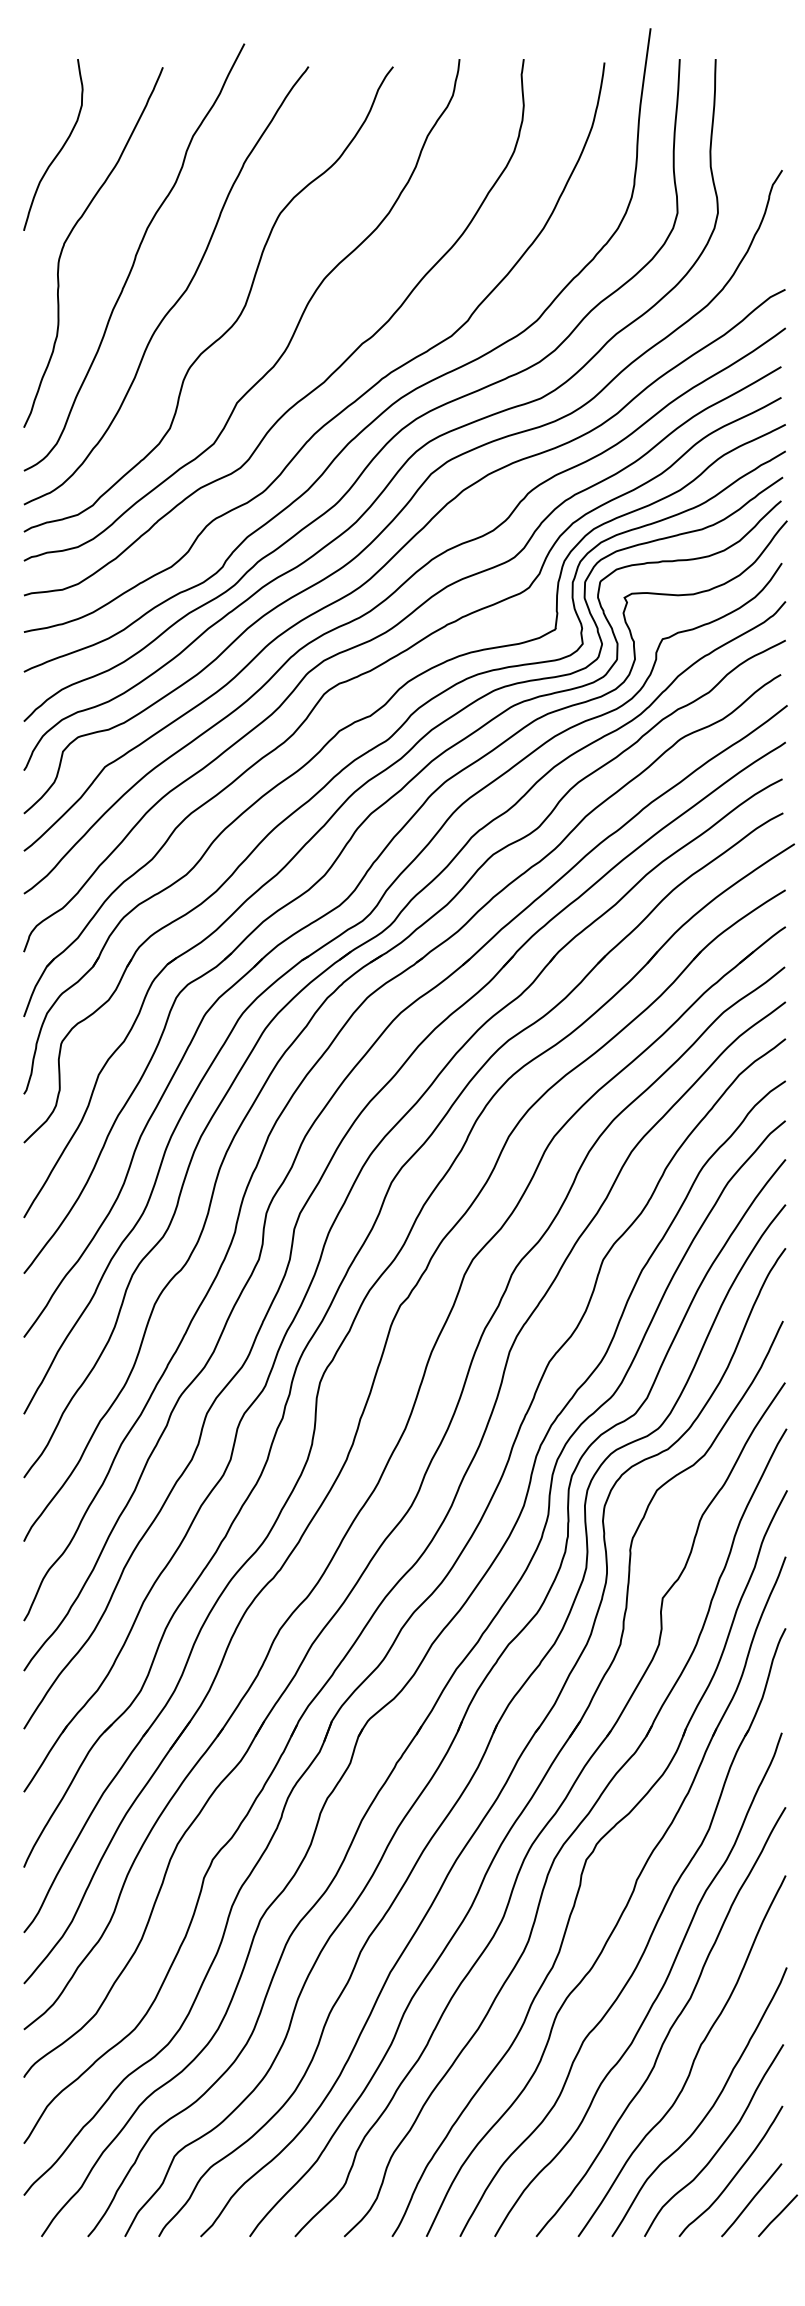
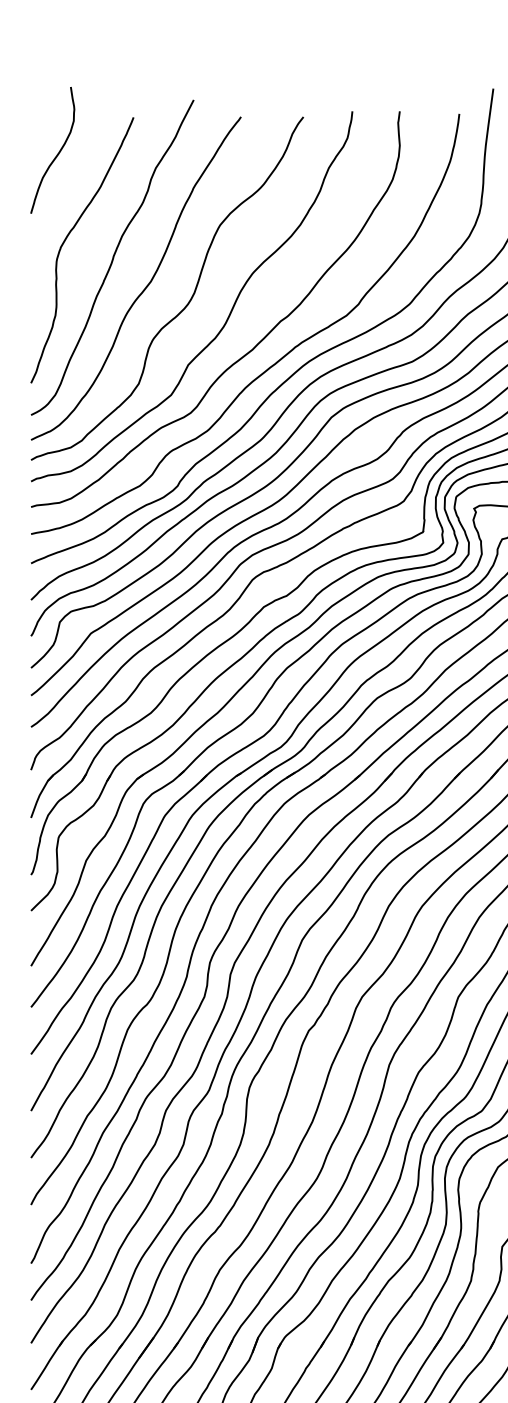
curve: (60, 148) -> (58, 152), moved

